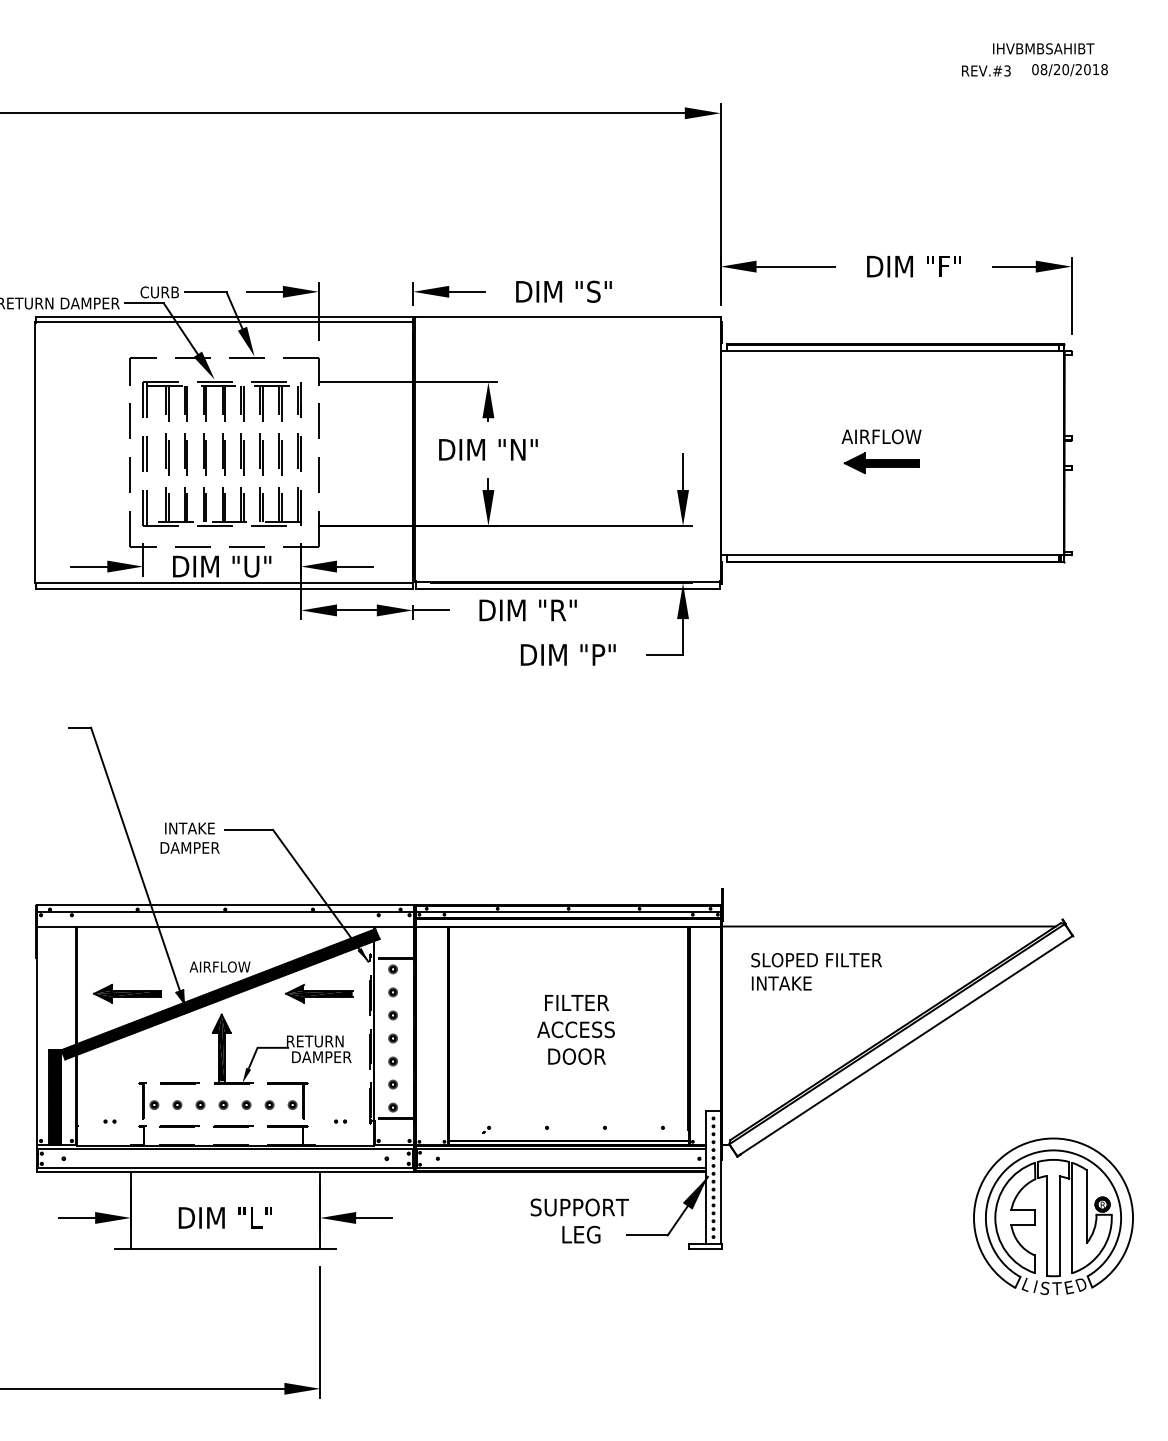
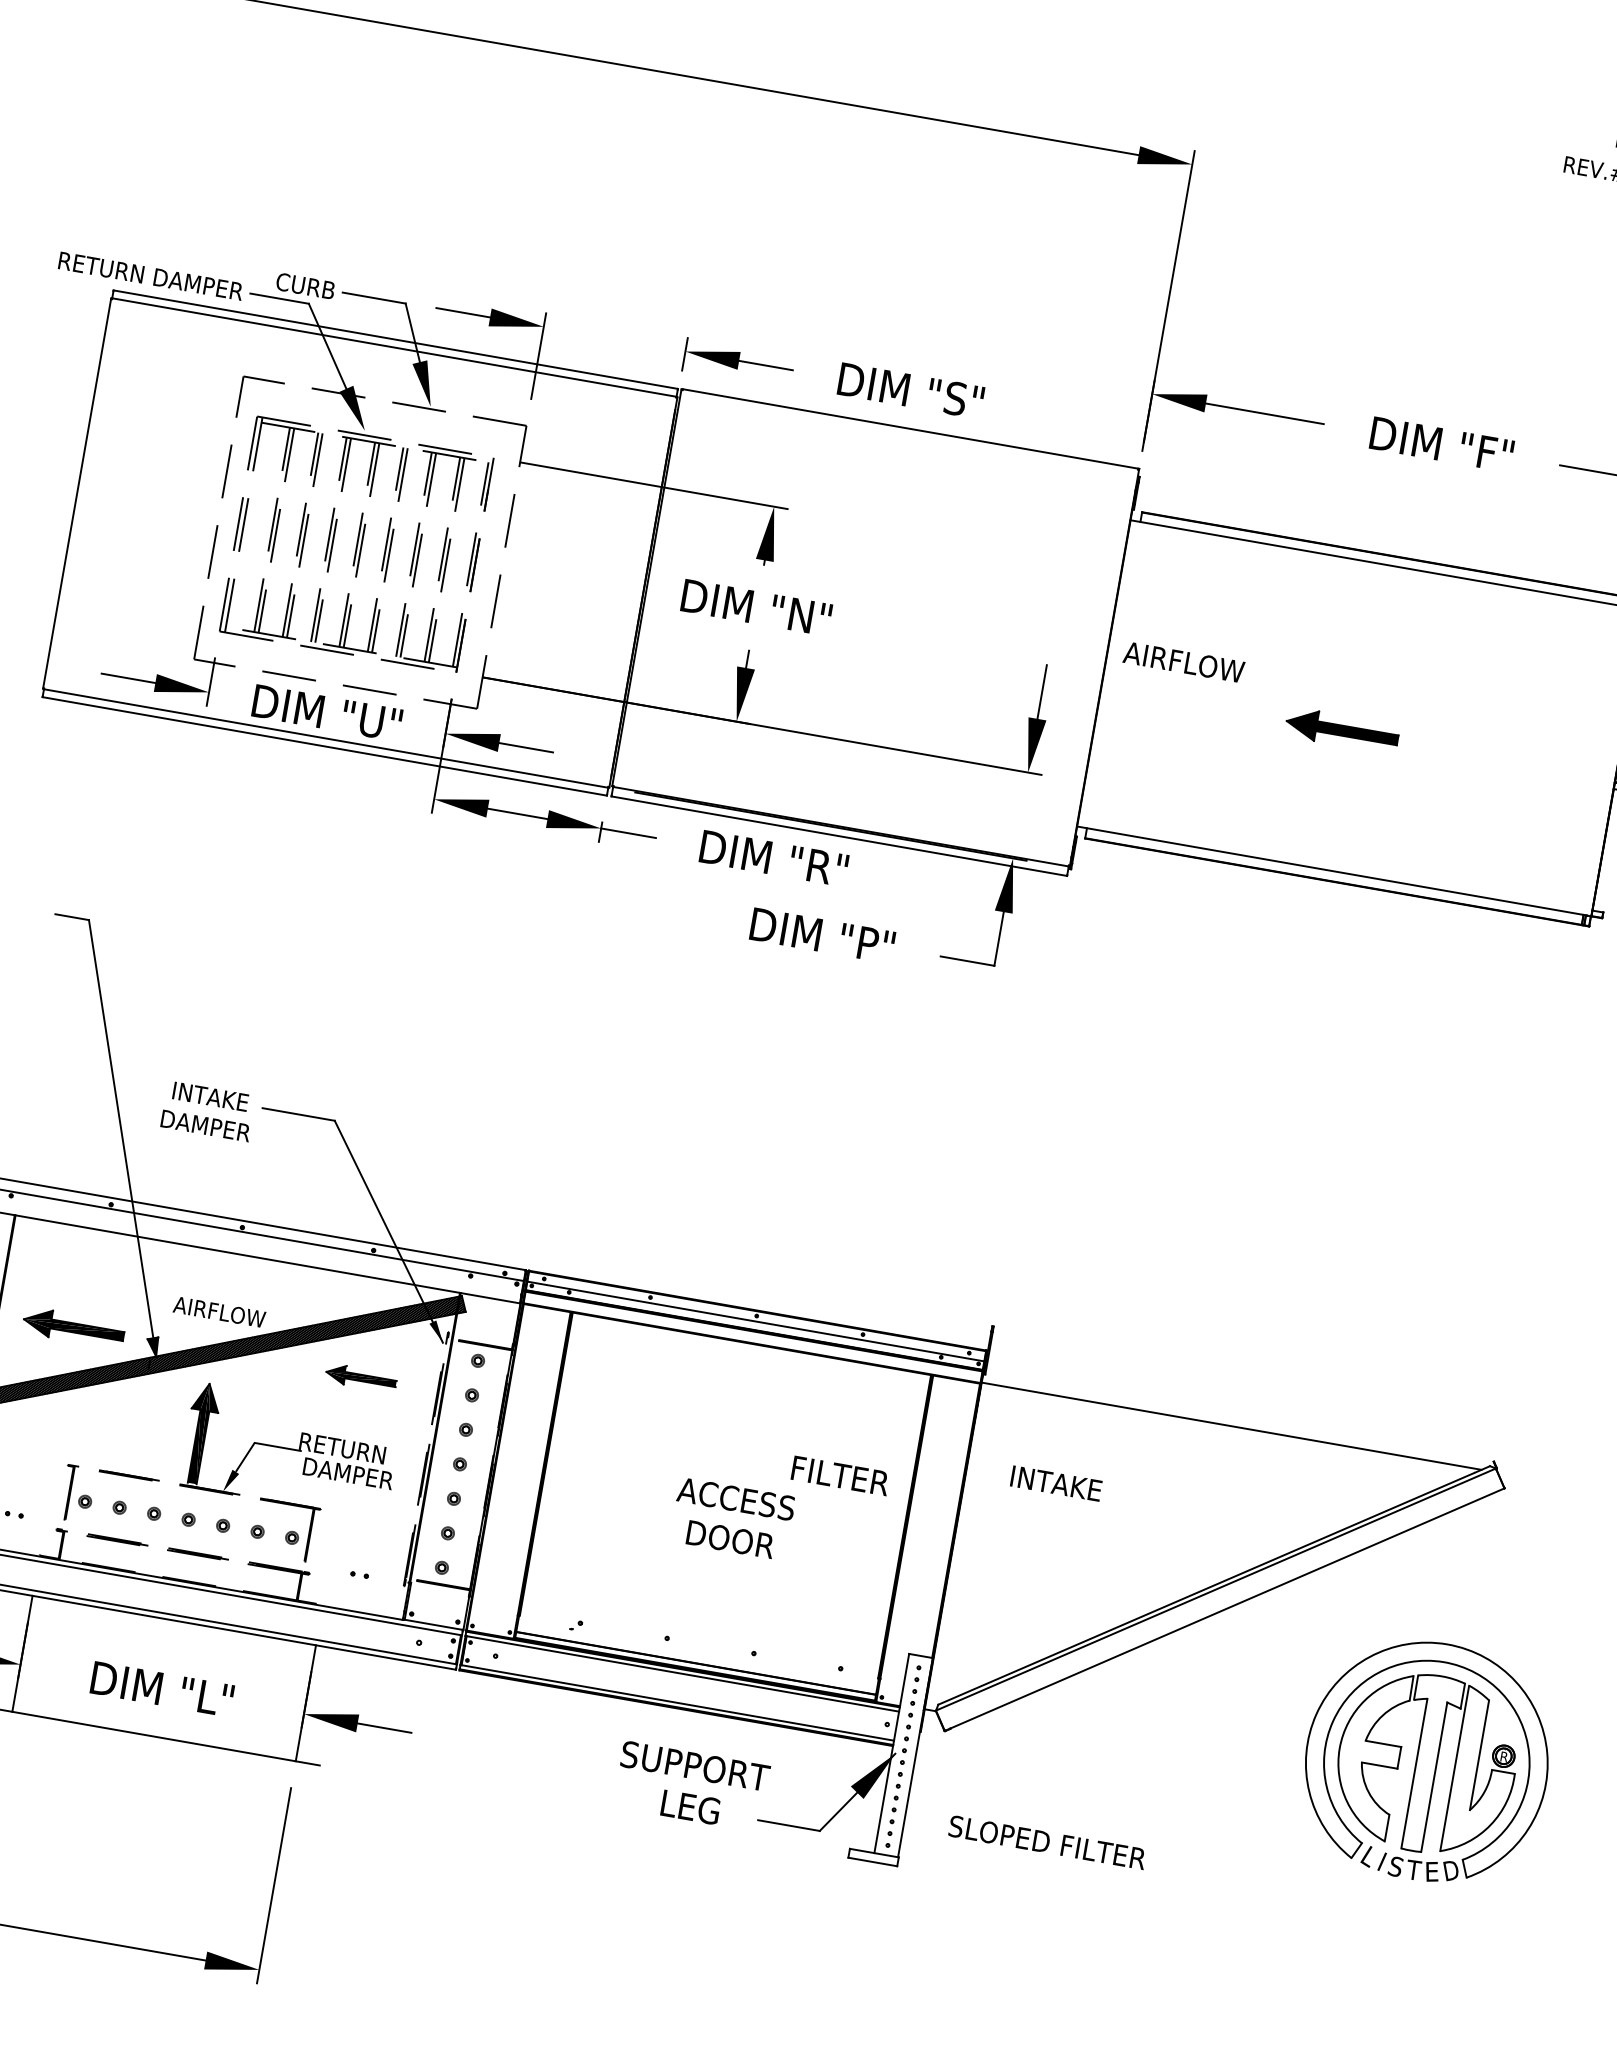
text: (881, 436) -> (1183, 661), moved
text: (816, 960) -> (1047, 1843), moved
part: (319, 993) -> (361, 1377), size x0.7
text: (577, 1002) -> (841, 1475), moved
part: (1053, 1215) -> (1427, 1759), moved

